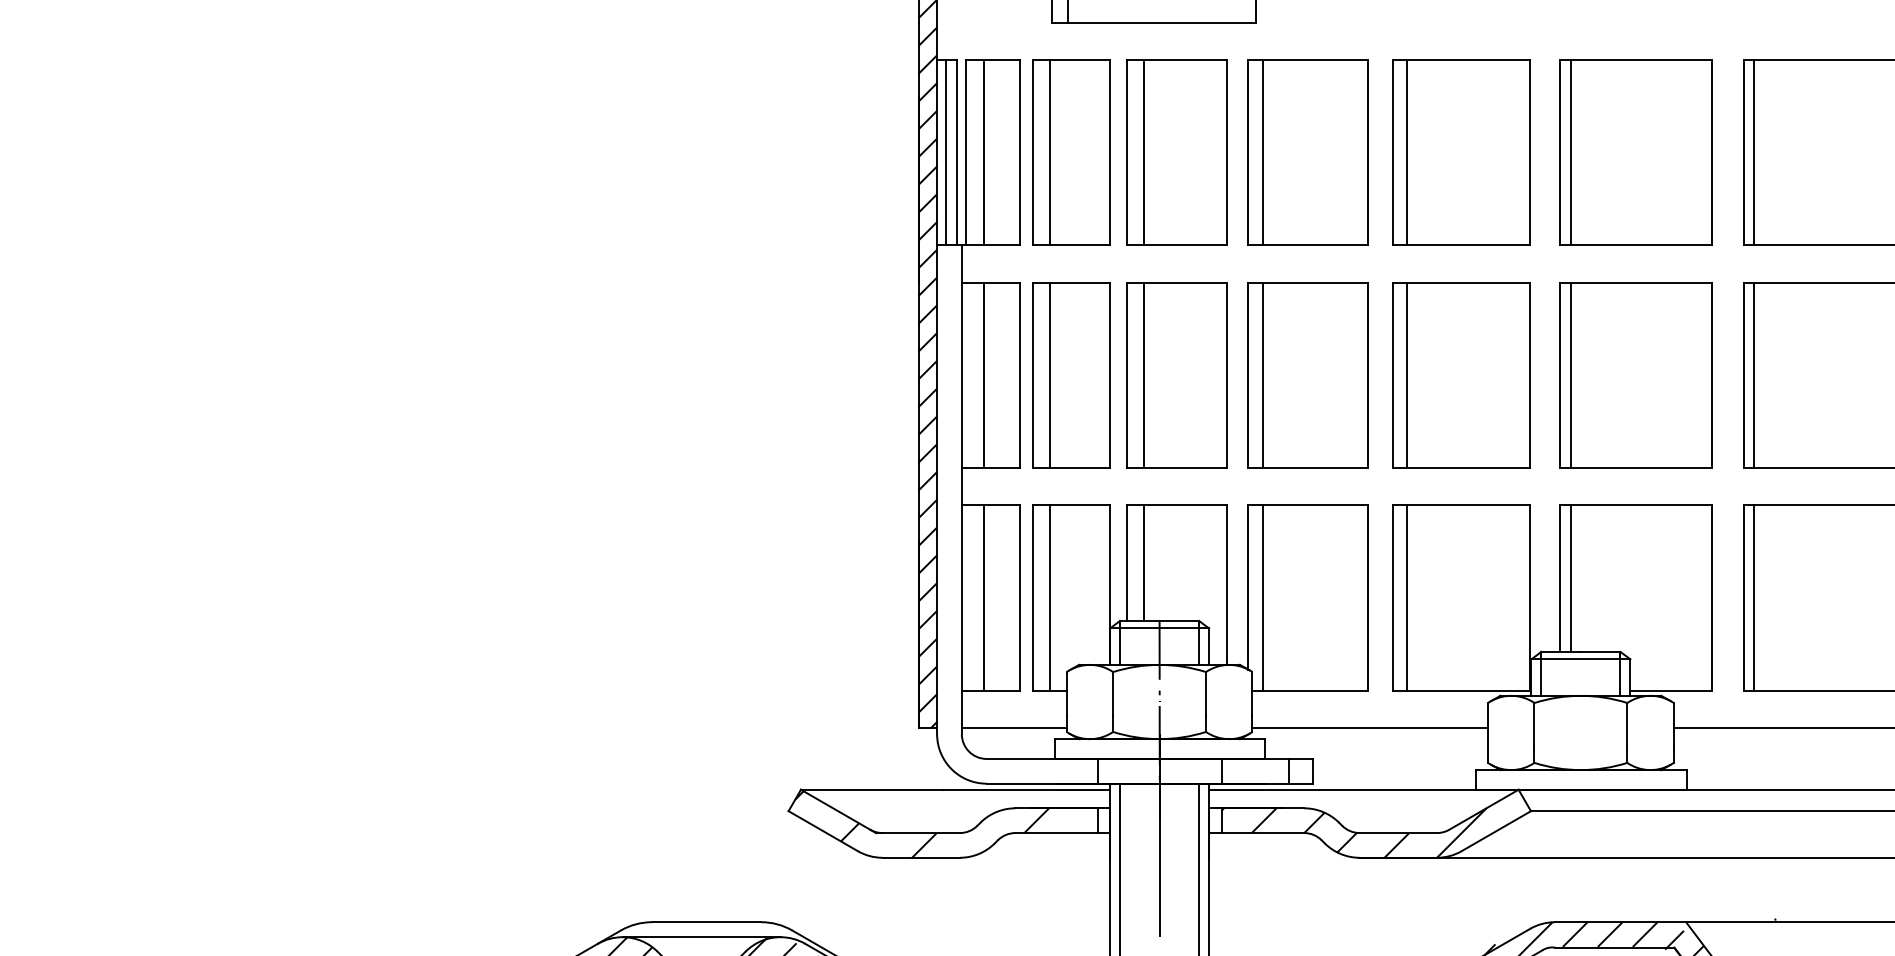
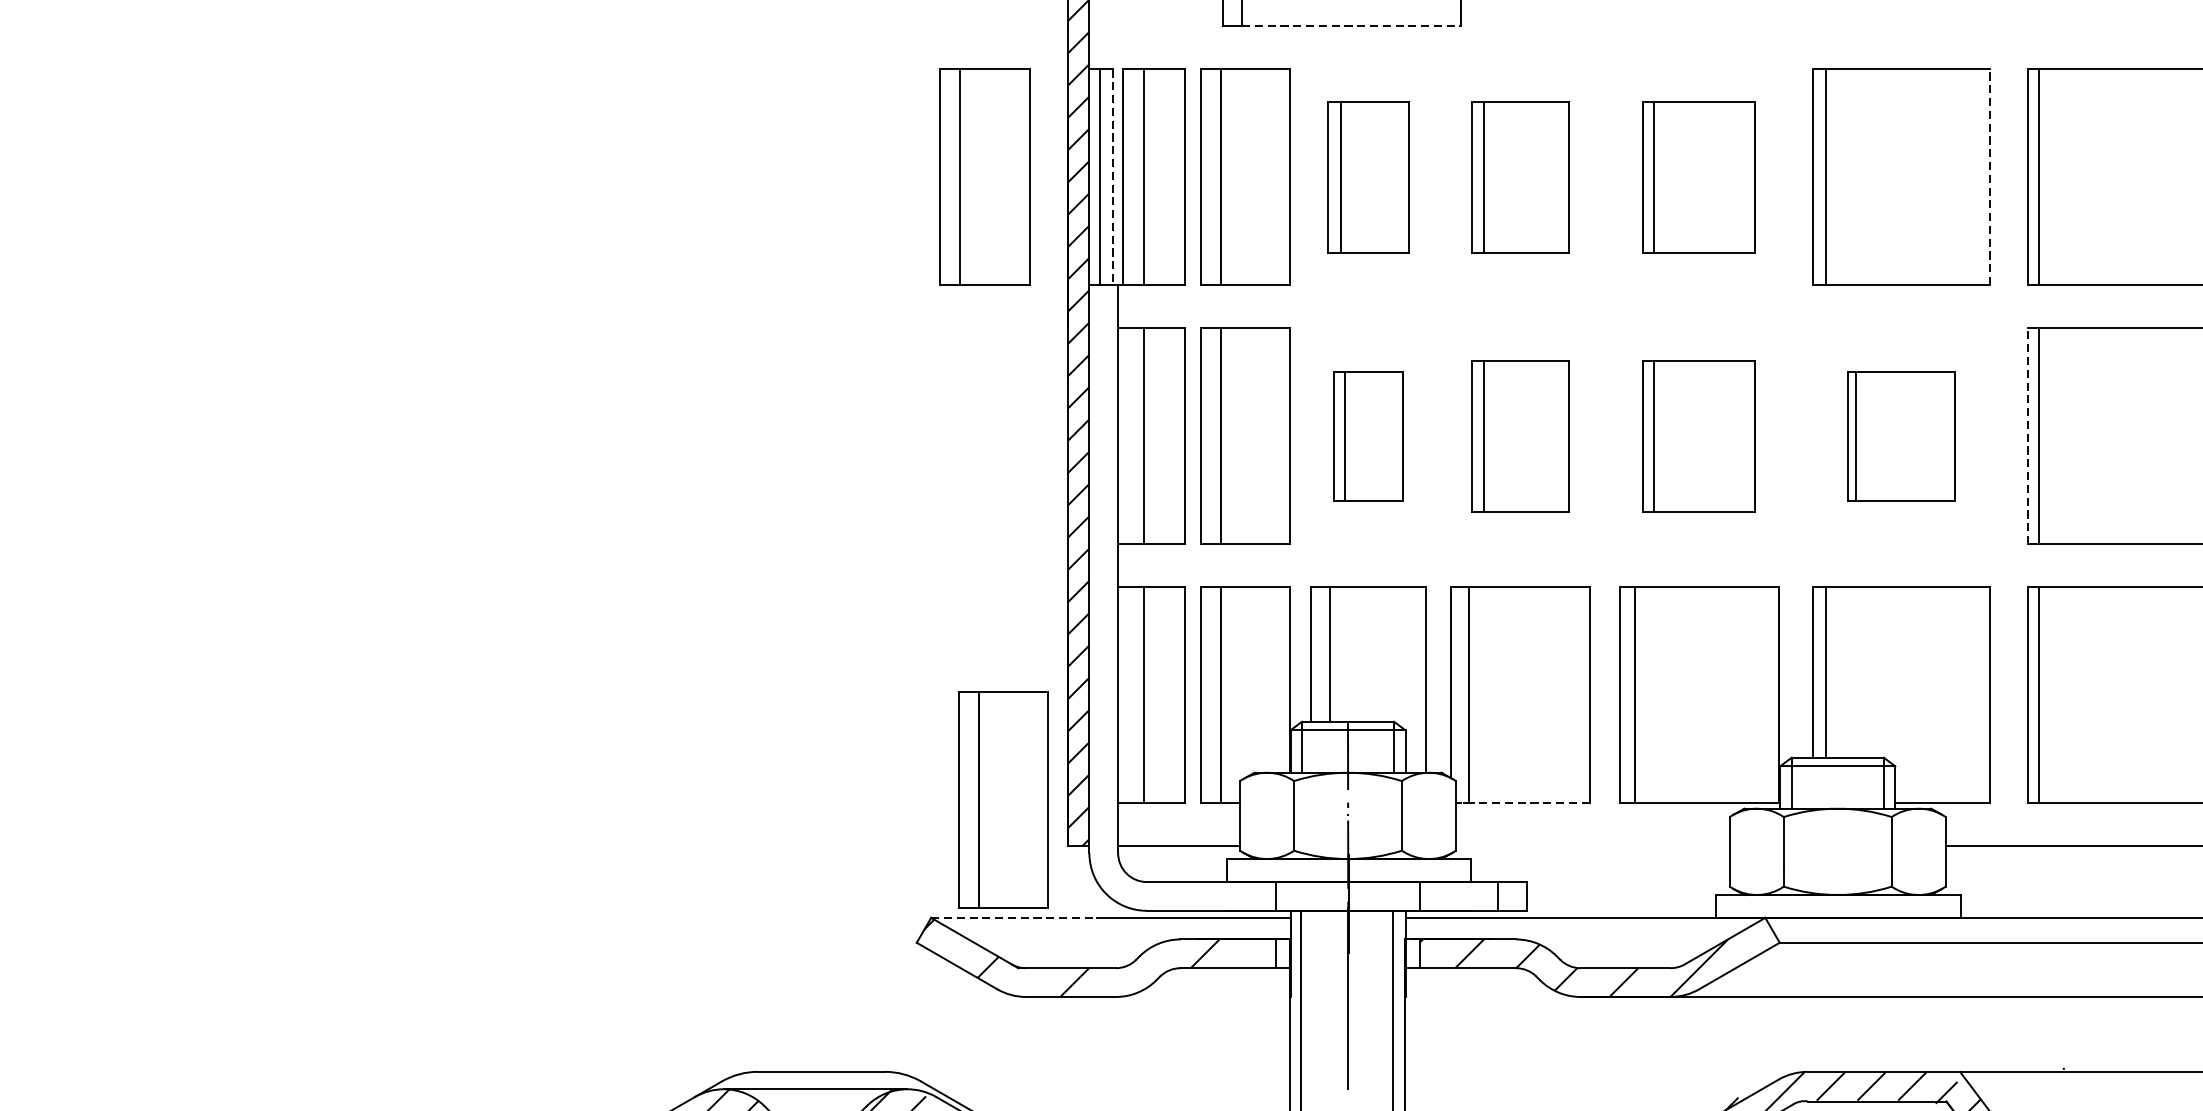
line: (1162, 22) -> (1351, 26), solid -> dashed
part: (847, 152) -> (985, 177), added
line: (957, 152) -> (1113, 177), solid -> dashed
part: (1176, 152) -> (1367, 177), size x0.7
part: (1307, 152) -> (1519, 177), size x0.7
part: (1461, 152) -> (1698, 177), size x0.7
line: (1712, 152) -> (1990, 177), solid -> dashed
part: (1176, 375) -> (1367, 436), size x0.6
part: (1307, 375) -> (1519, 436), size x0.7
part: (1461, 375) -> (1698, 436), size x0.7
part: (1635, 375) -> (1901, 436), size x0.6
line: (1744, 375) -> (2027, 436), solid -> dashed
part: (863, 688) -> (1003, 800), added
line: (1310, 690) -> (1523, 802), solid -> dashed
line: (1370, 728) -> (1593, 846), removed
line: (872, 789) -> (1014, 917), solid -> dashed

